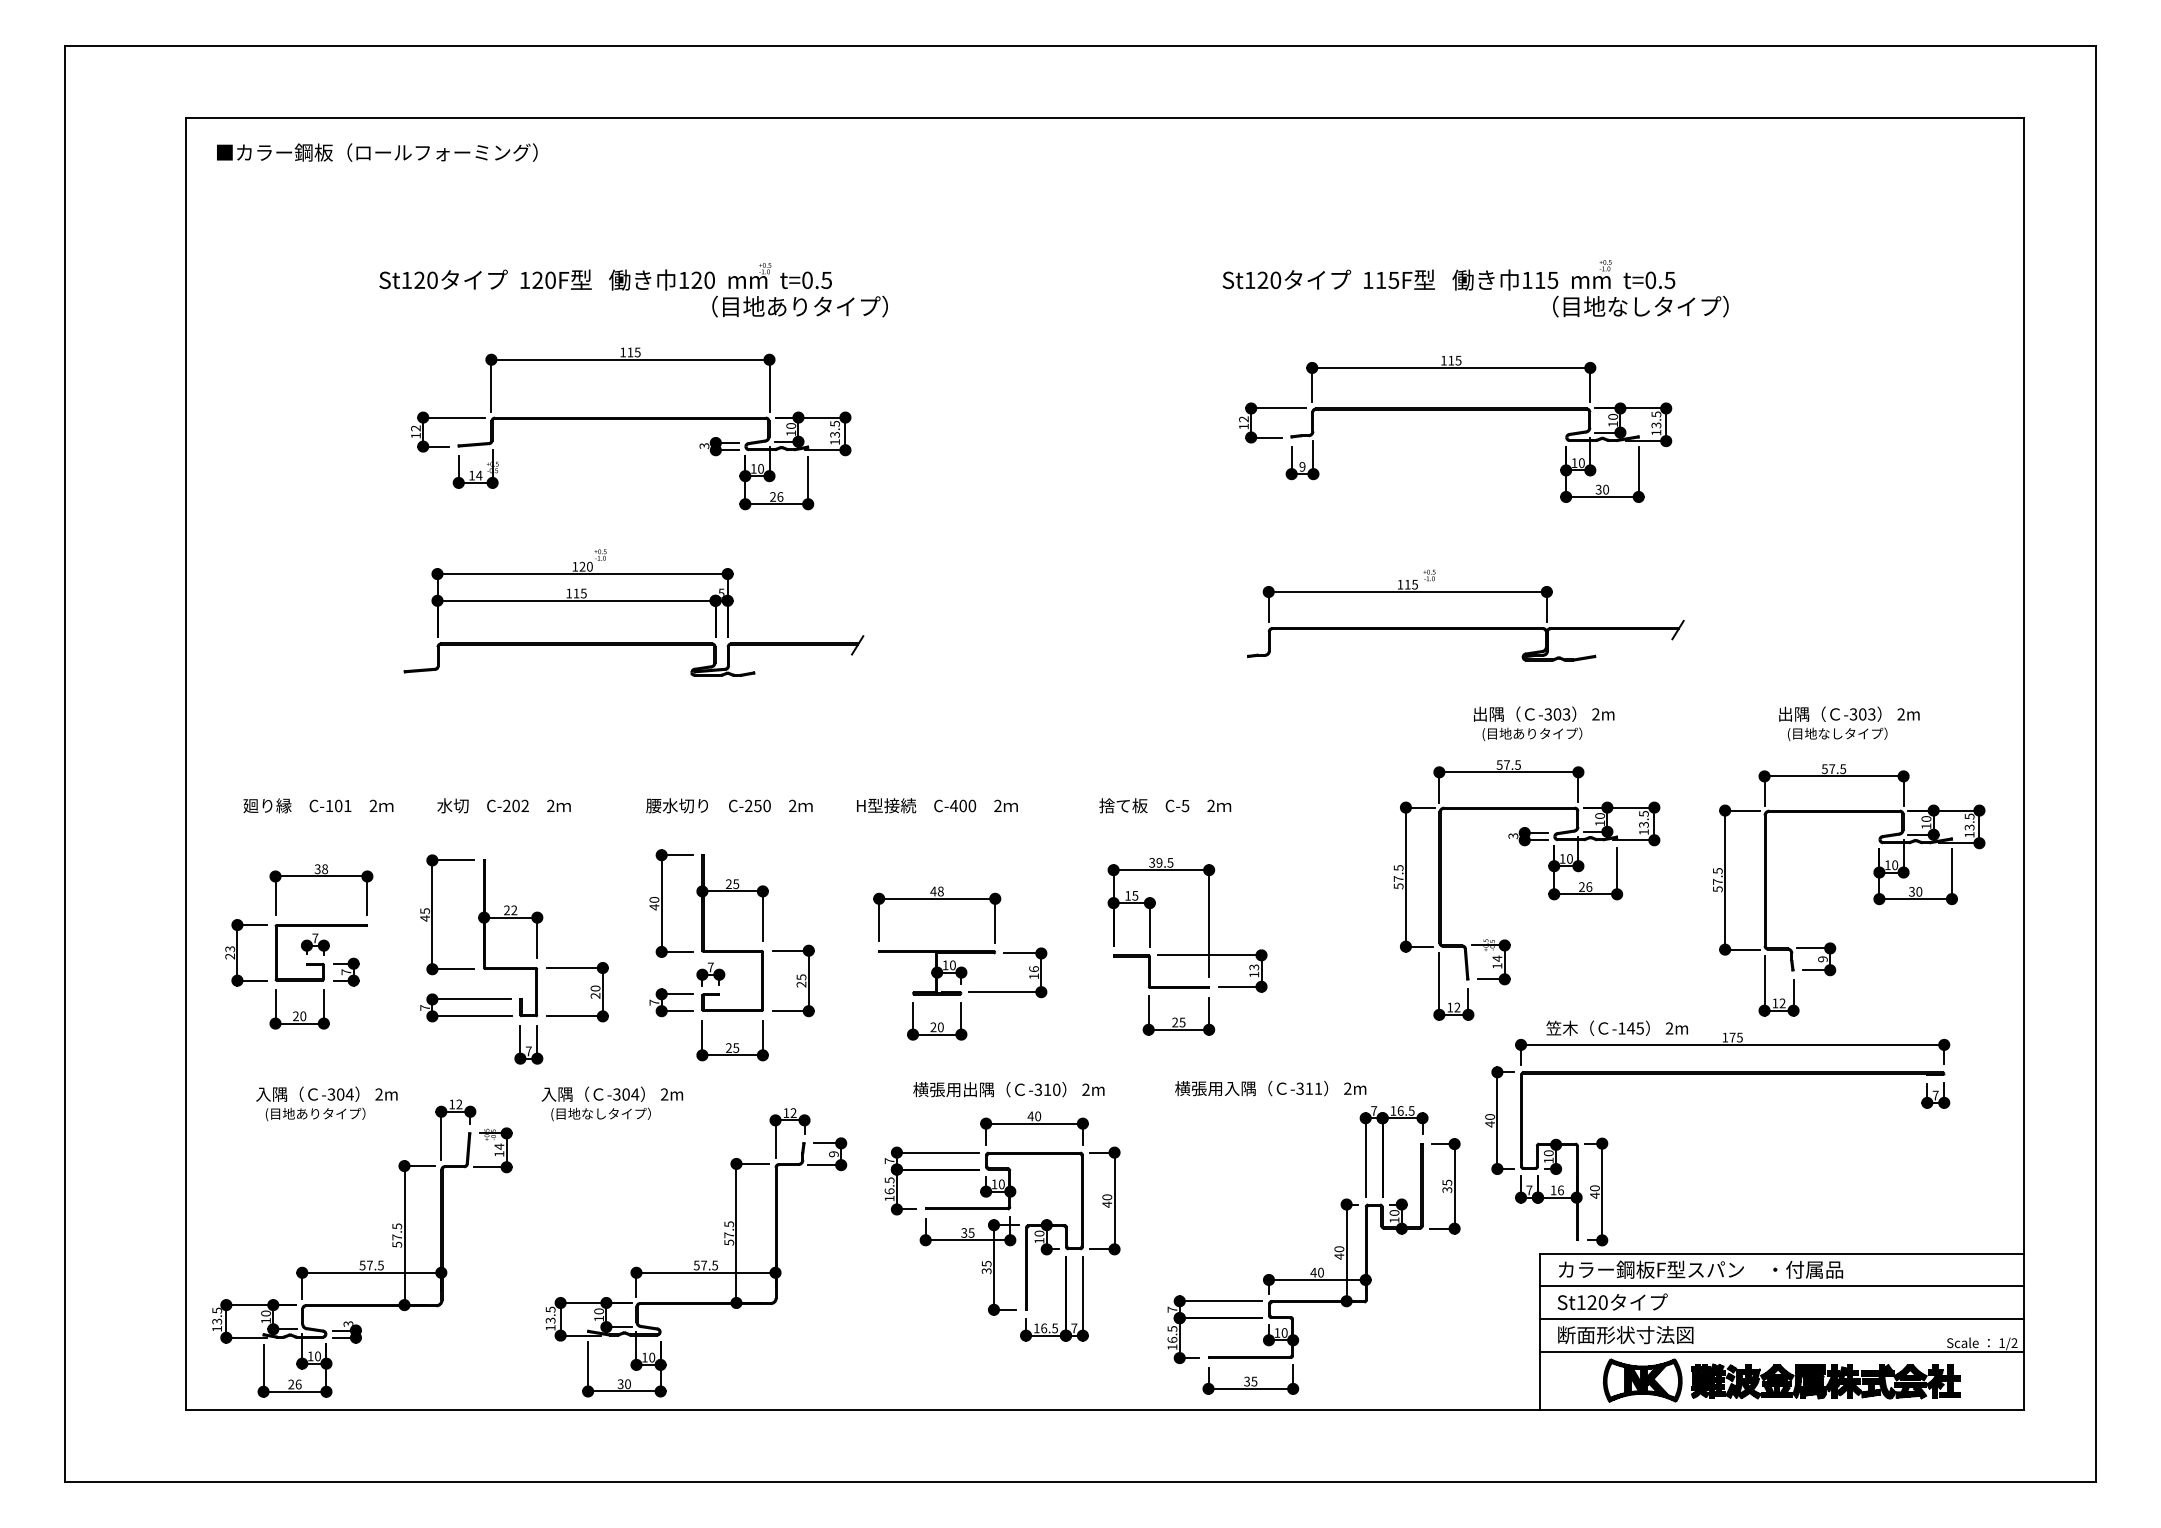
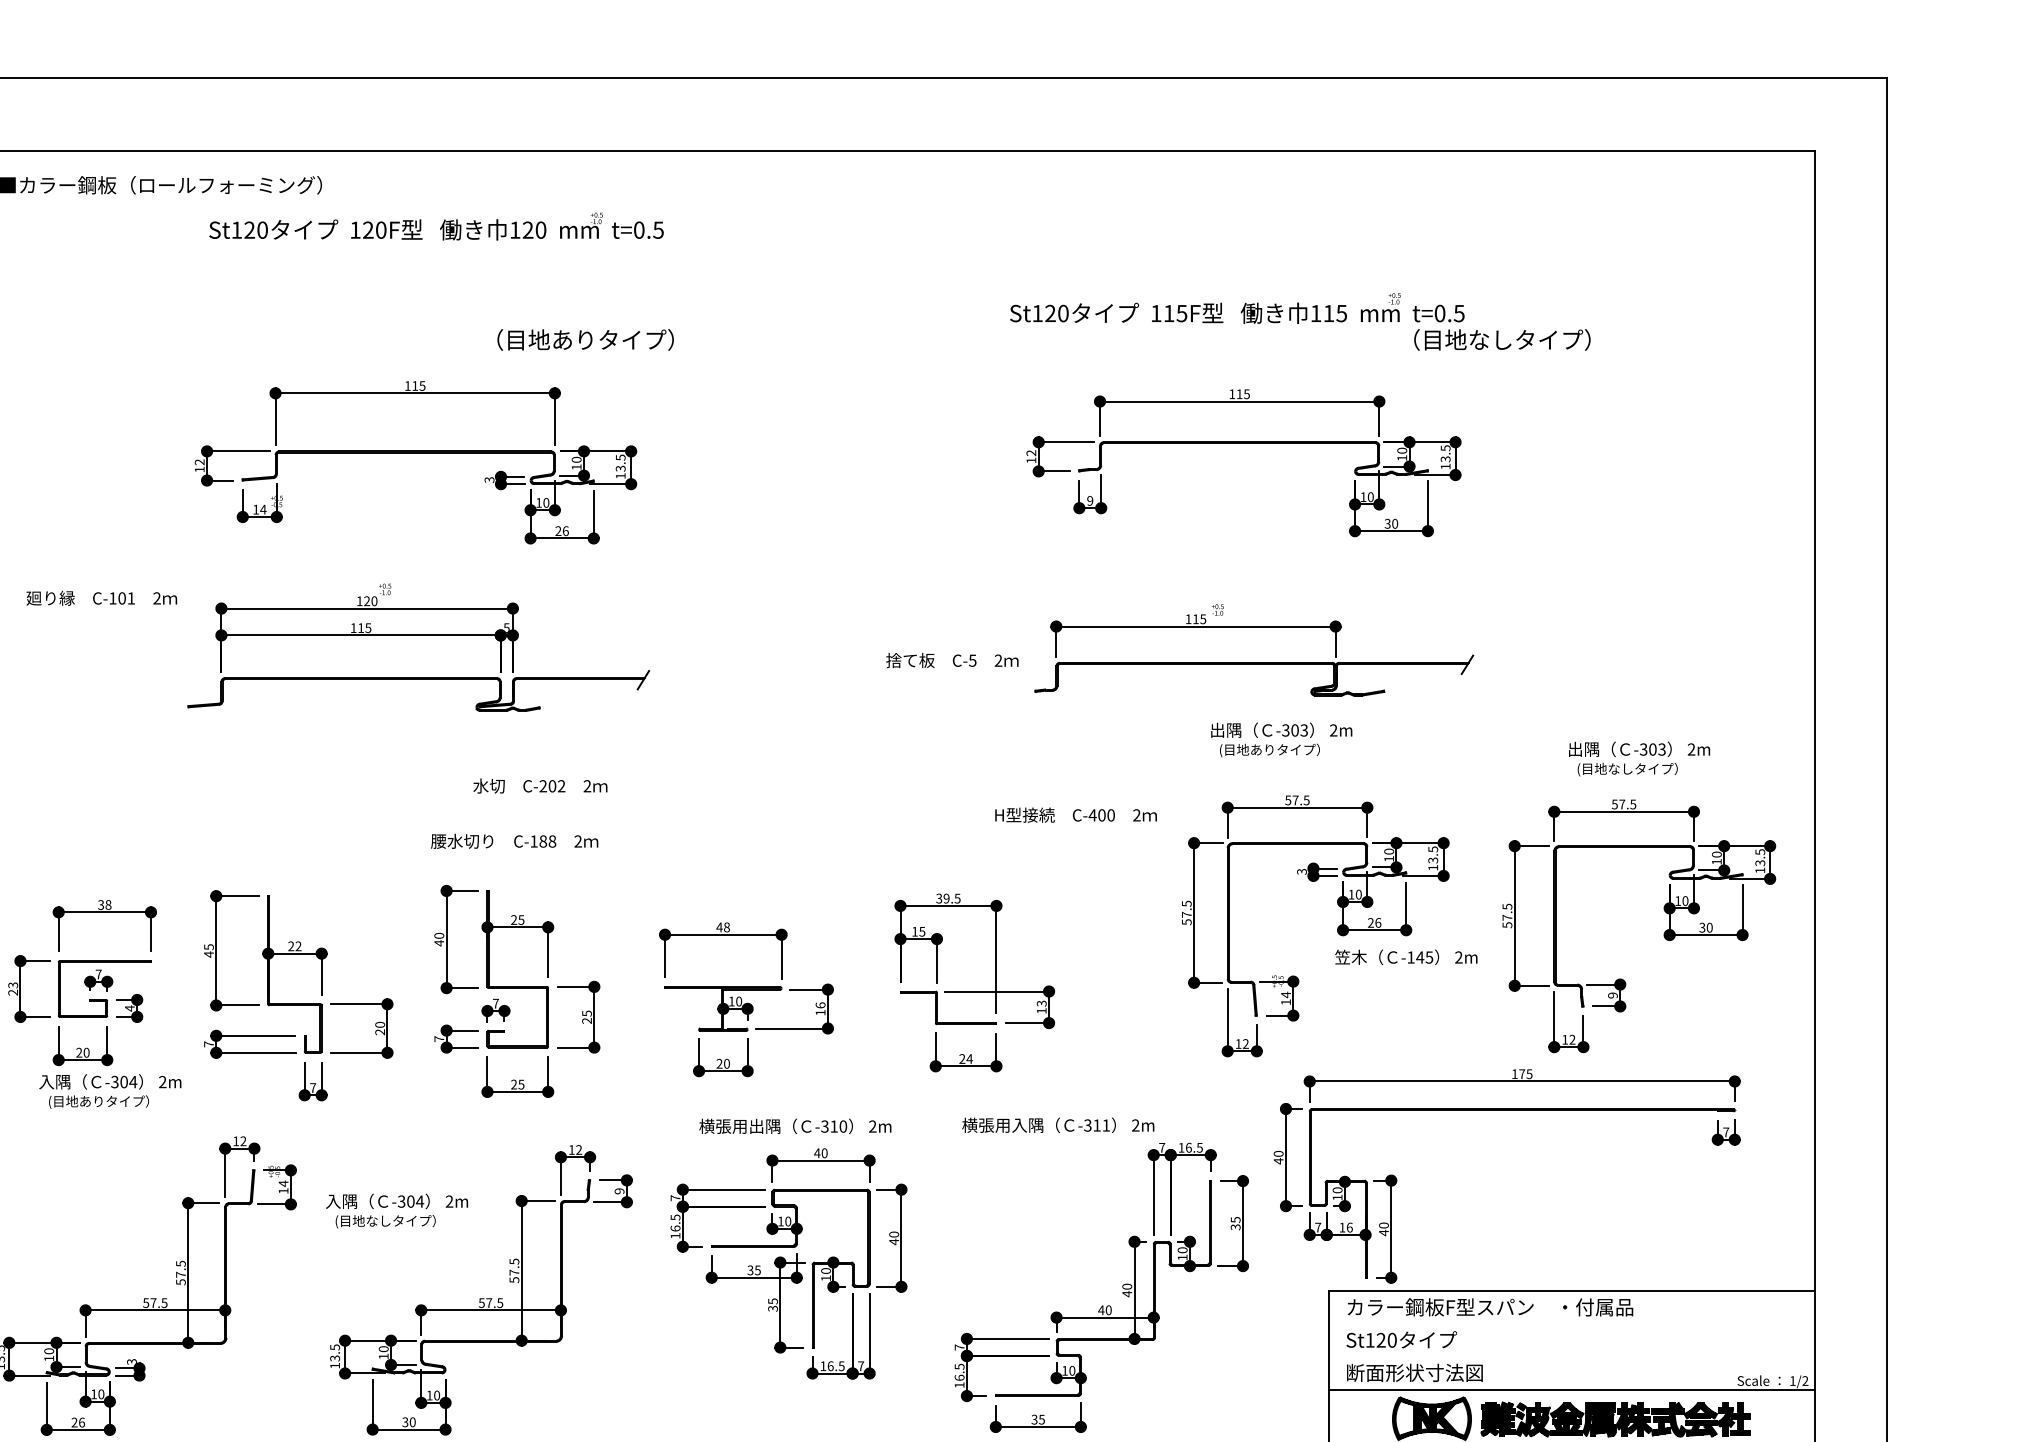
text: (605, 276) -> (436, 226), moved
text: (1640, 306) -> (1502, 339), moved
text: (1544, 723) -> (1282, 739), moved
text: (318, 805) -> (101, 597), moved
text: (503, 805) -> (539, 785), moved
text: (757, 805) -> (542, 841), C-250 -> C-188
text: (937, 805) -> (1076, 814), moved
text: (1165, 805) -> (952, 660), moved
text: (346, 972) -> (130, 1008), 7 -> 4
text: (1182, 1022) -> (969, 1058), 25 -> 24
text: (1616, 1027) -> (1405, 956), moved
text: (326, 1103) -> (109, 1091), moved
text: (612, 1103) -> (397, 1210), moved
line: (1781, 1286) -> (1571, 1324), removed
line: (1781, 1318) -> (1571, 1356), removed

